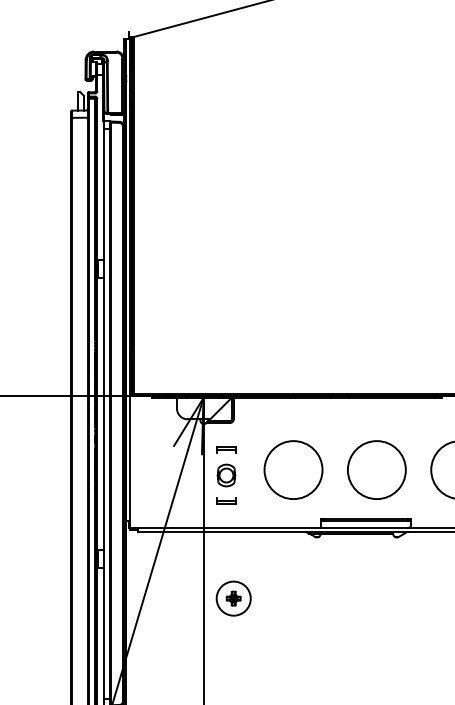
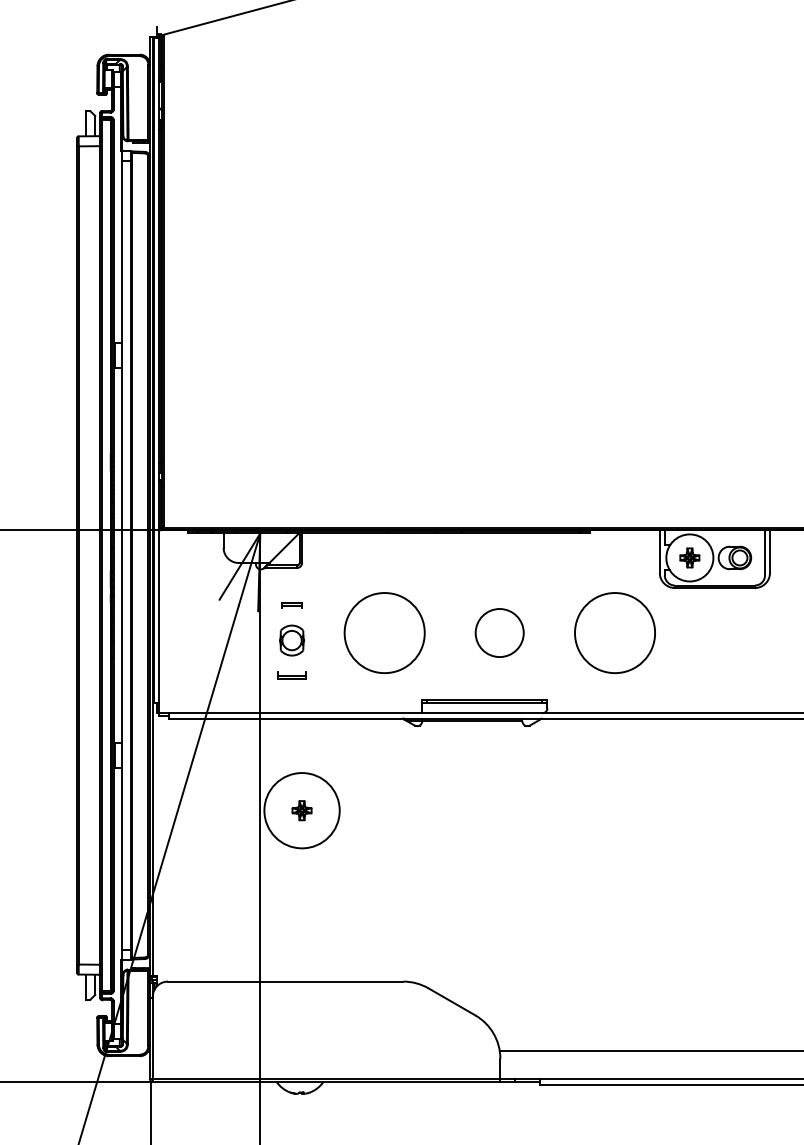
part: (226, 450) -> (291, 605), size x0.7
circle: (376, 469) -> (499, 632), size x0.6
circle: (233, 598) -> (301, 810), size x1.6

